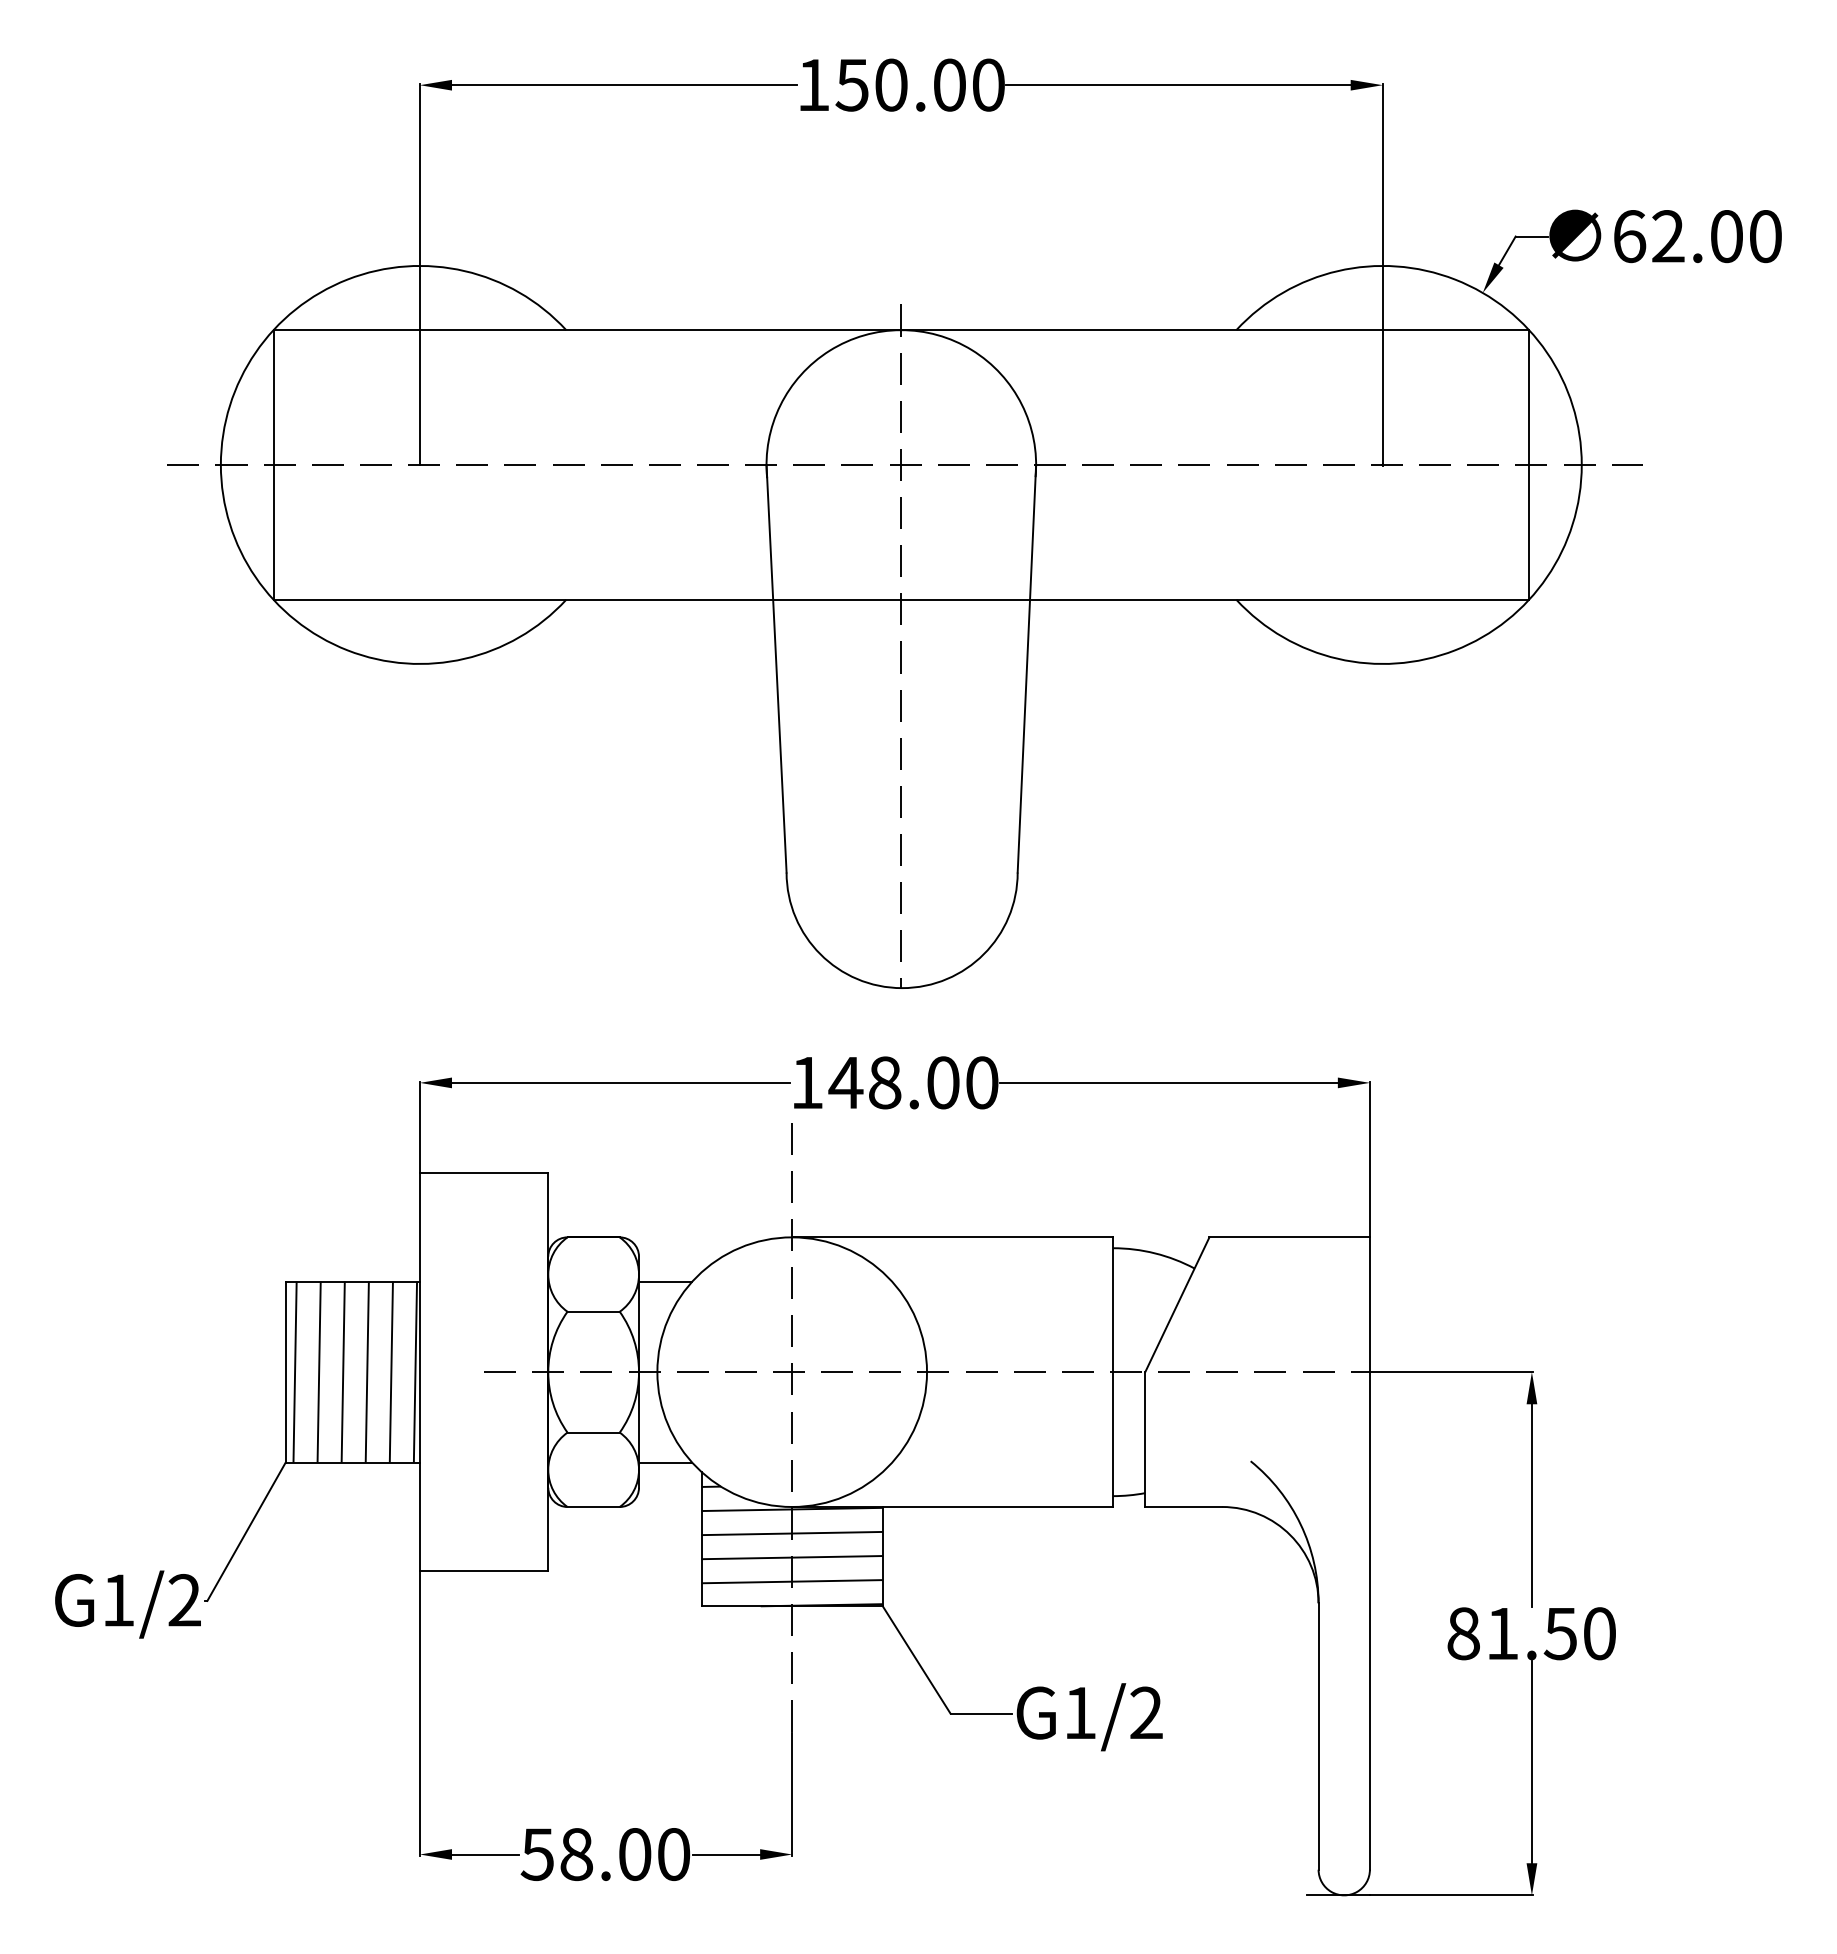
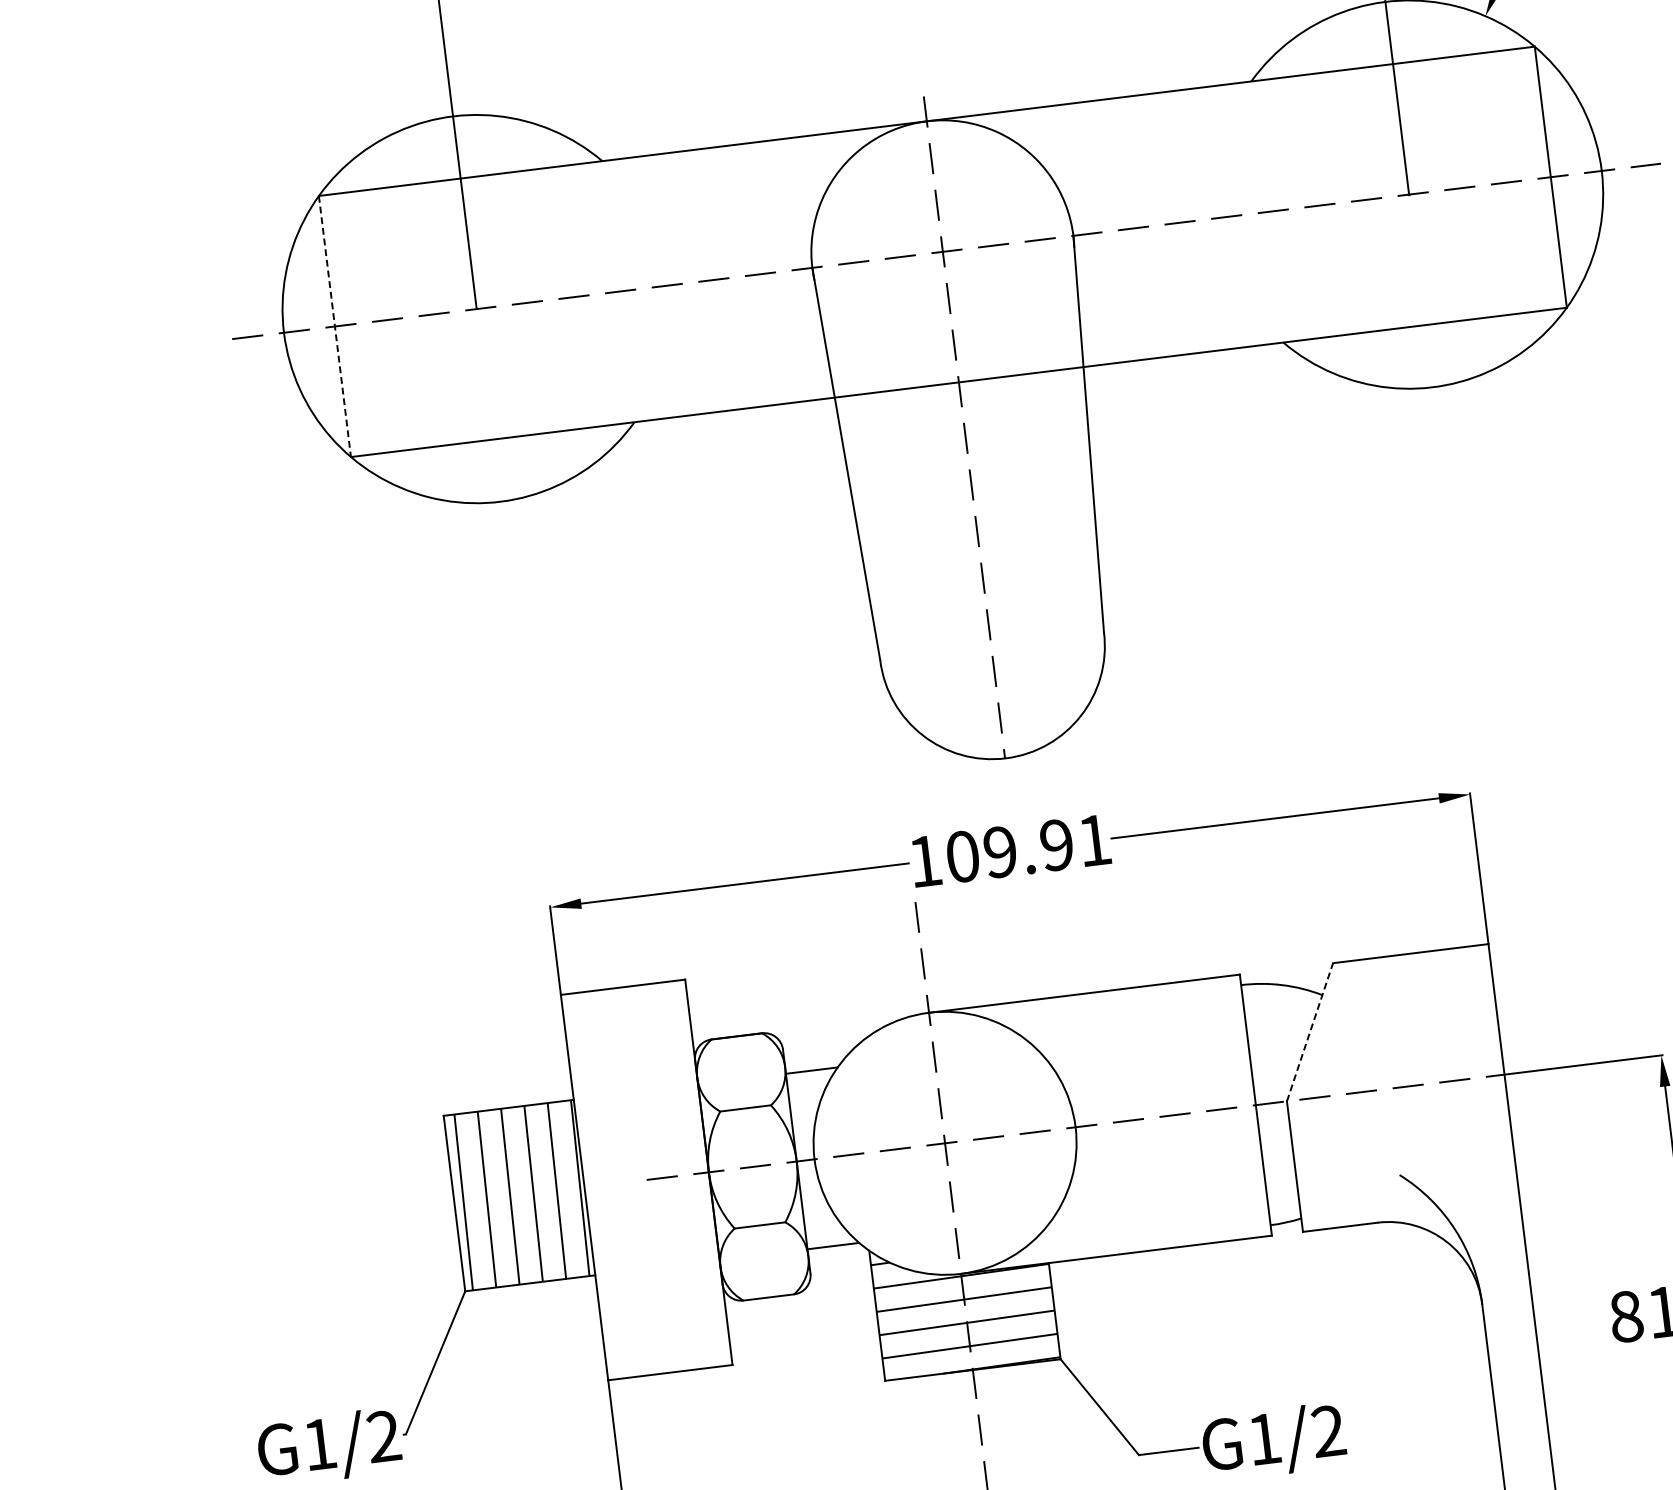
line: (273, 464) -> (334, 326), solid -> dashed
text: (913, 1082) -> (1028, 848), 148.00 -> 109.91
line: (1177, 1304) -> (1310, 1031), solid -> dashed

